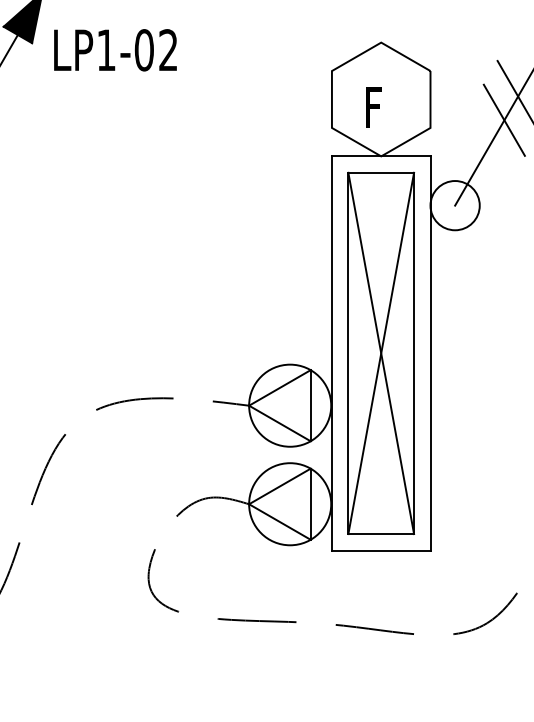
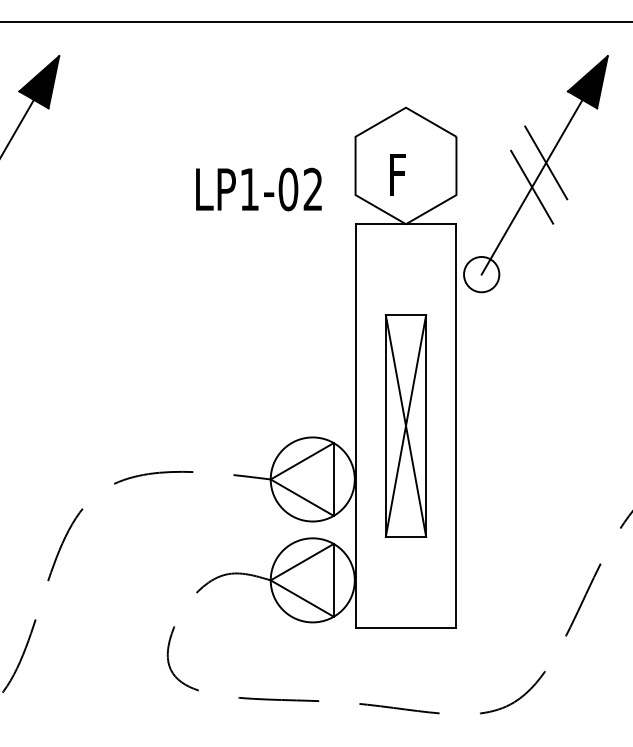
text: (115, 50) -> (258, 189), moved
circle: (454, 205) -> (481, 274), size x0.7
part: (380, 352) -> (405, 425), size x0.6

